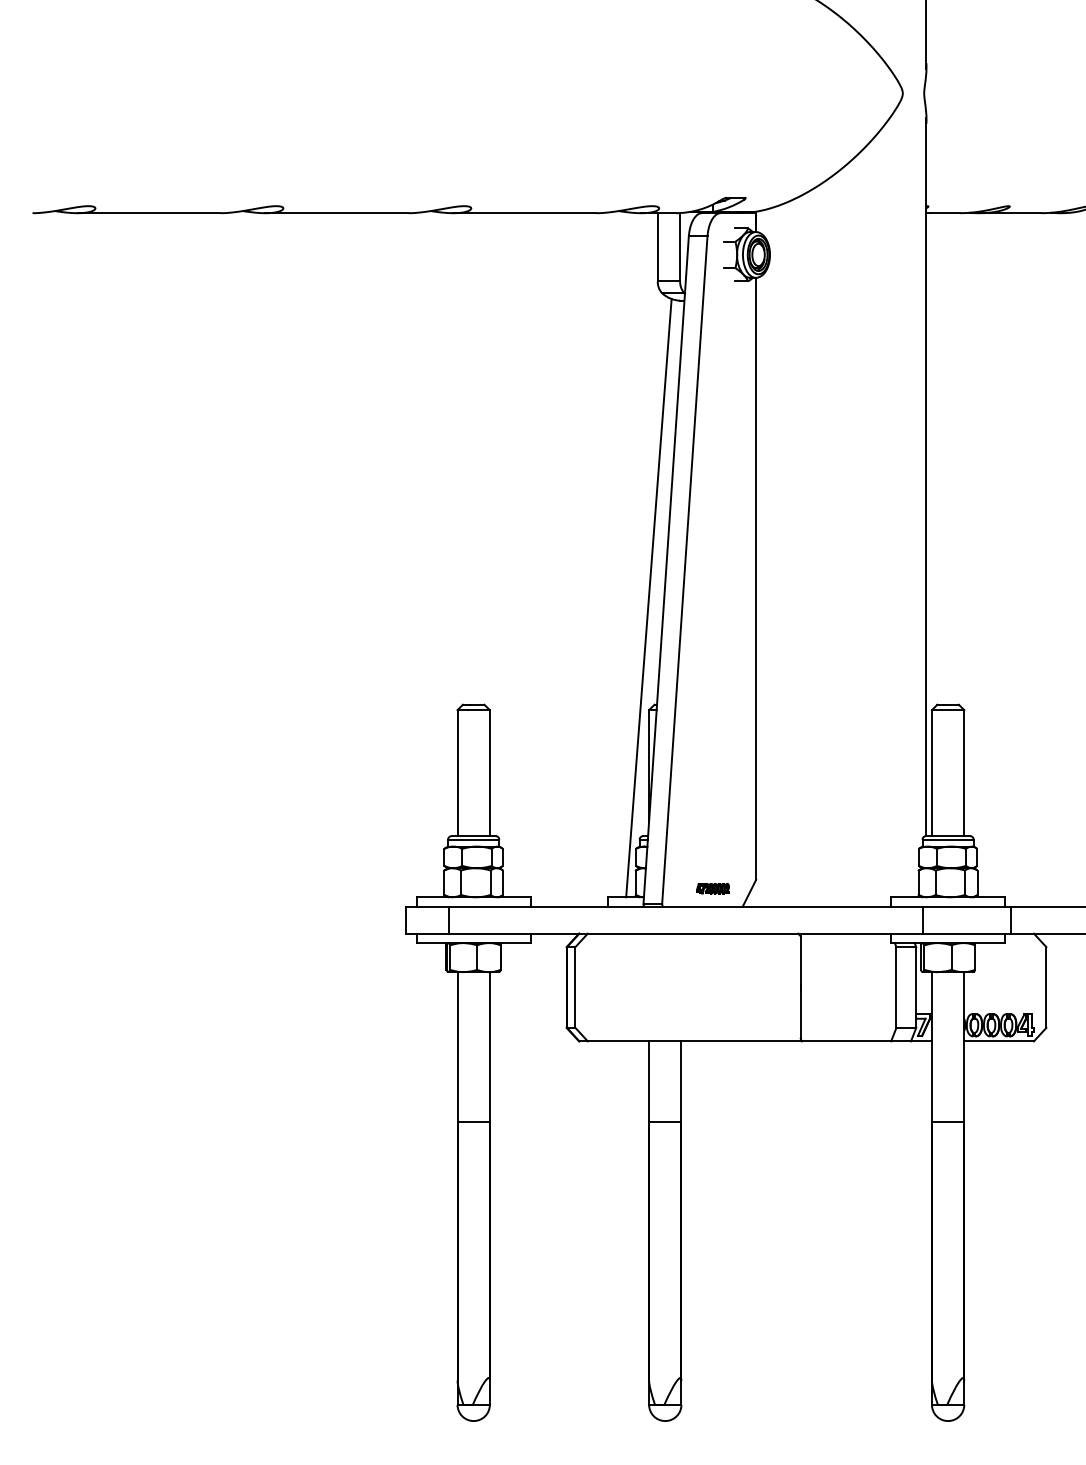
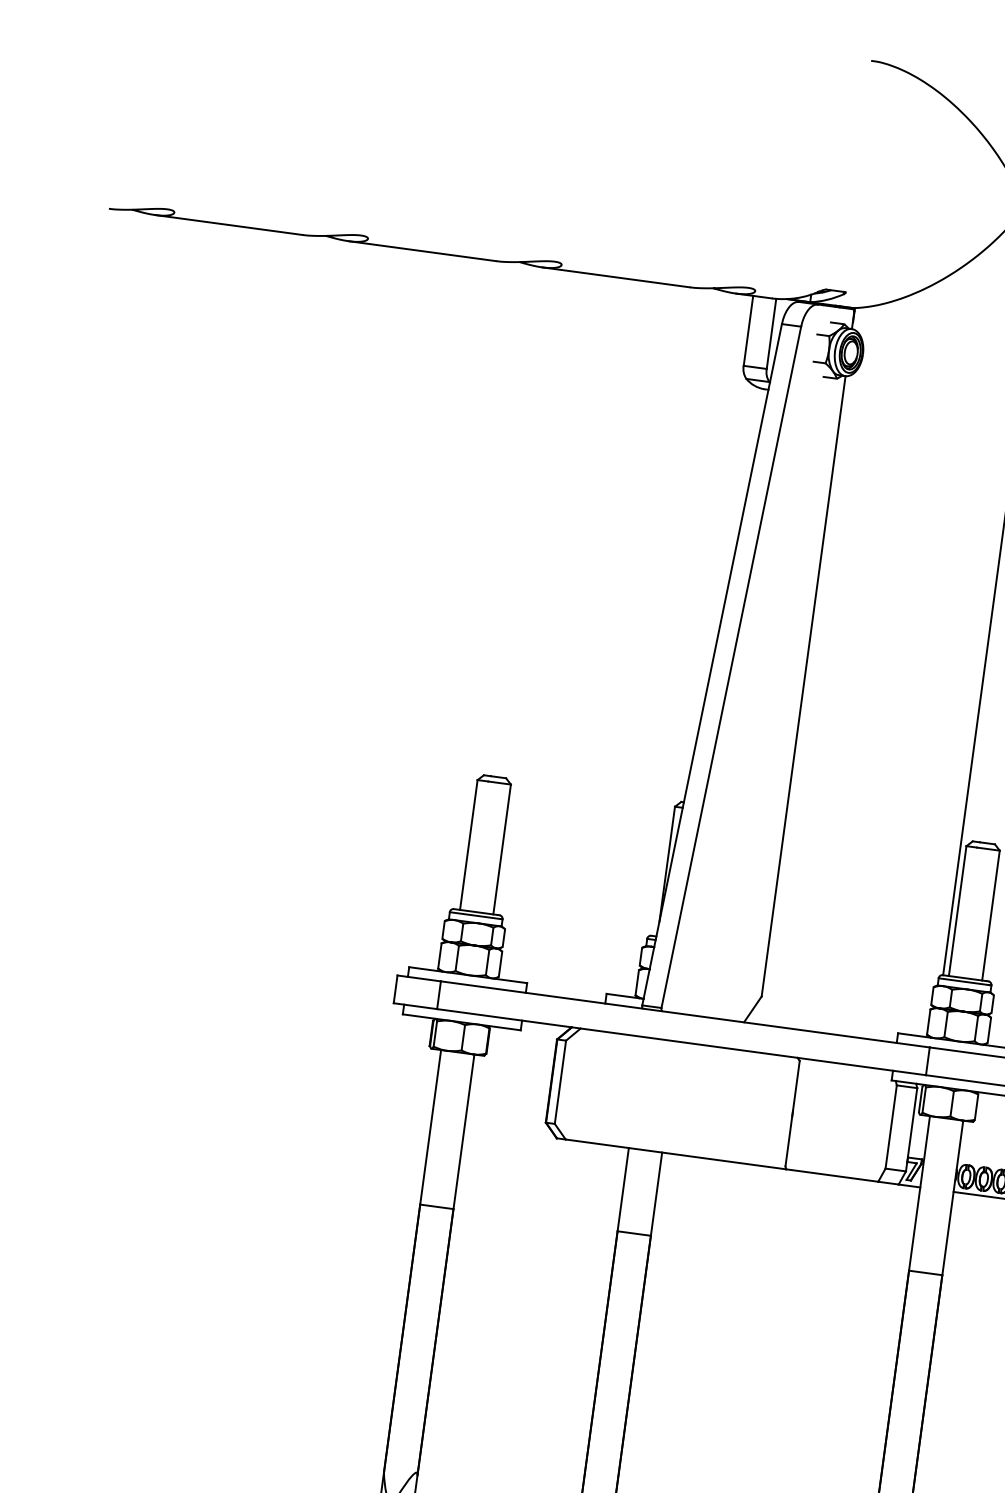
line: (648, 598) -> (689, 691), removed
part: (712, 888) -> (715, 999), removed

